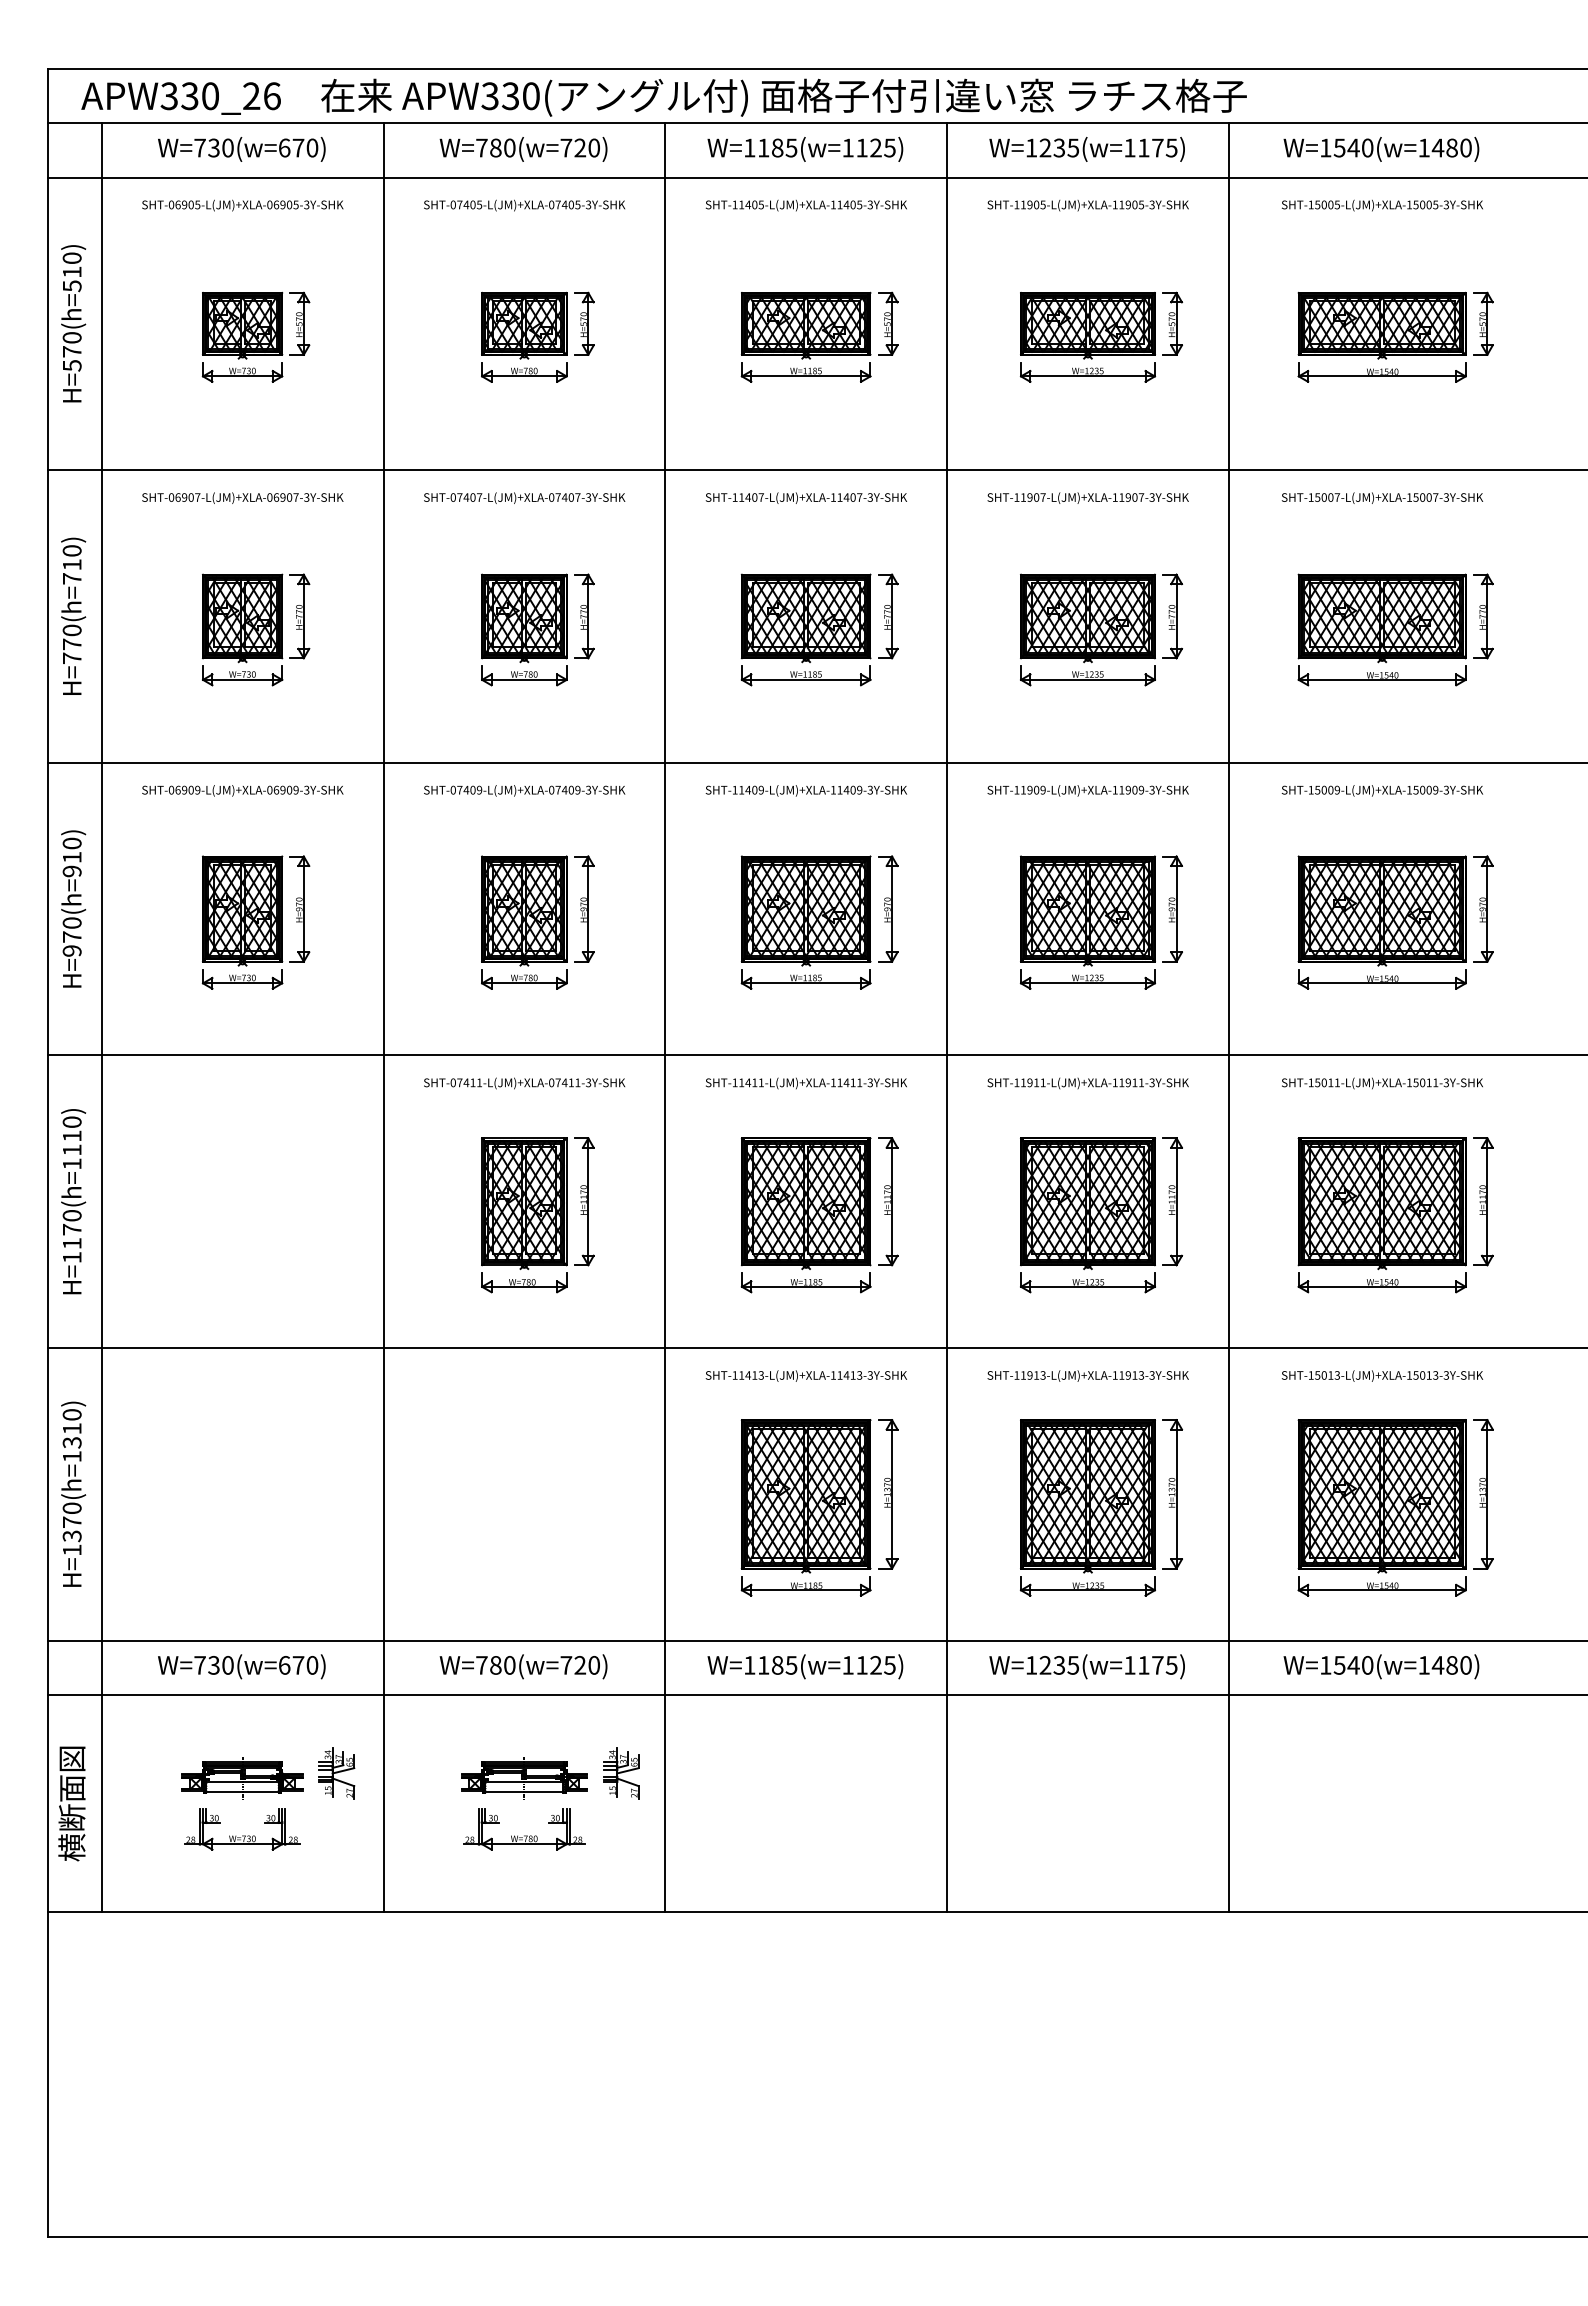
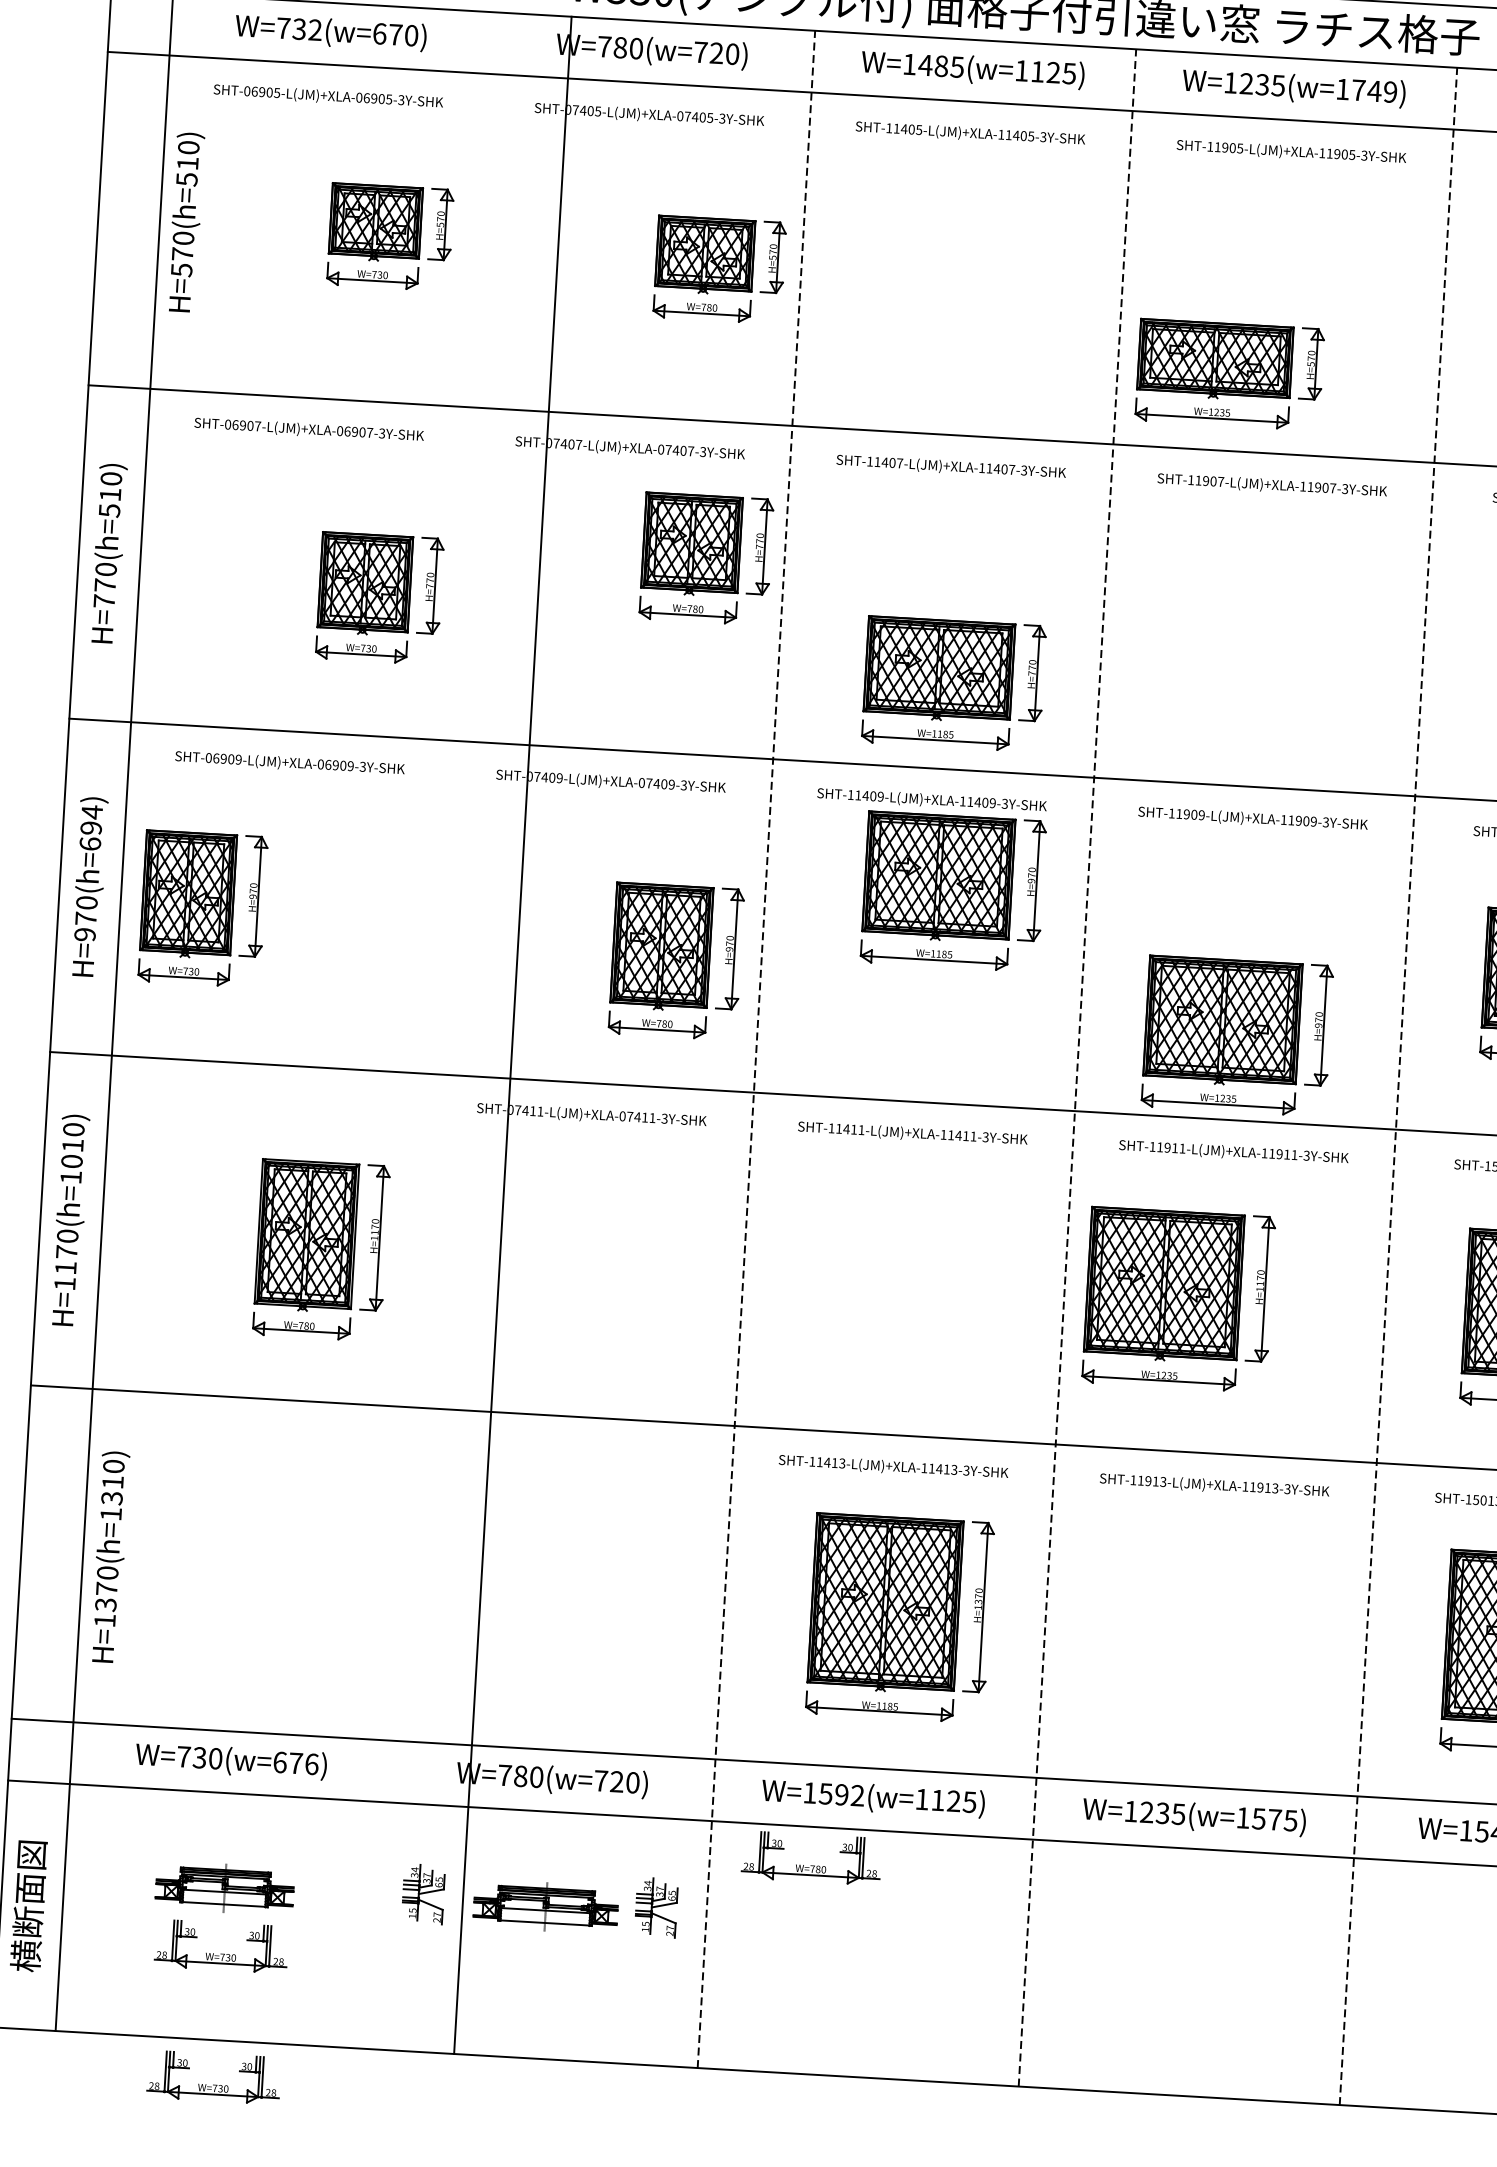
text: (227, 147) -> (314, 29), W=730(w=670) -> W=732(w=670)
text: (763, 147) -> (925, 64), W=1185(w=1125) -> W=1485(w=1125)
text: (1157, 147) -> (1374, 90), W=1235(w=1175) -> W=1235(w=1749)
text: (73, 323) -> (186, 222), moved
part: (255, 336) -> (389, 236), moved
part: (537, 336) -> (719, 268), moved
part: (819, 336) -> (976, 283), removed
part: (1101, 336) -> (1229, 373), moved
text: (72, 578) -> (109, 510), H=770(h=710) -> H=770(h=510)
part: (256, 629) -> (380, 597), moved
part: (537, 629) -> (706, 558), moved
part: (819, 629) -> (953, 683), moved
part: (1101, 629) -> (1278, 636), removed
text: (71, 857) -> (90, 828), H=970(h=910) -> H=970(h=694)
part: (255, 922) -> (202, 908), moved
part: (537, 922) -> (676, 961), moved
part: (819, 922) -> (953, 891), moved
part: (1100, 922) -> (1236, 1035), moved
line: (383, 1017) -> (512, 1035), moved
line: (665, 1017) -> (756, 1049), solid -> dashed
line: (947, 1017) -> (1077, 1067), solid -> dashed
line: (1228, 1017) -> (1398, 1086), solid -> dashed
text: (71, 1149) -> (71, 1160), H=1170(h=1110) -> H=1170(h=1010)
part: (537, 1215) -> (321, 1250), moved
part: (819, 1215) -> (919, 1285), removed
part: (1101, 1215) -> (1178, 1300), moved
text: (73, 1493) -> (110, 1556), moved
part: (1101, 1507) -> (1221, 1636), removed
text: (312, 1665) -> (311, 1764), W=730(w=670) -> W=730(w=676)
text: (777, 1665) -> (841, 1794), W=1185(w=1125) -> W=1592(w=1125)
text: (1143, 1665) -> (1258, 1819), W=1235(w=1175) -> W=1235(w=1575)
part: (336, 1773) -> (423, 1894), moved
part: (524, 1829) -> (811, 1858), moved
part: (242, 1944) -> (213, 2077), added

